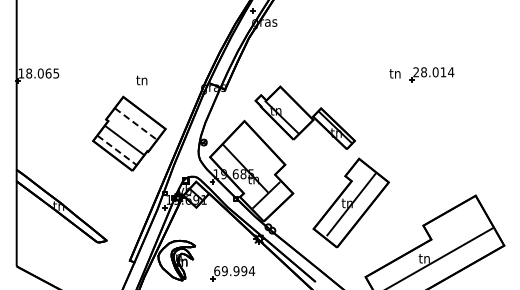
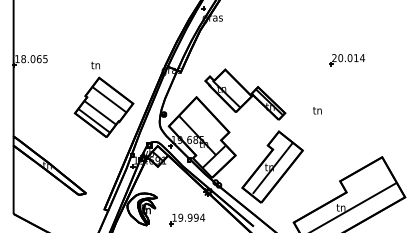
text: (424, 72) -> (341, 58), 28.014 -> 20.014
text: (394, 73) -> (317, 110), moved
text: (141, 80) -> (95, 65), moved
line: (136, 124) -> (109, 100), dashed -> solid
line: (117, 150) -> (94, 120), dashed -> solid
part: (350, 202) -> (272, 166), moved
text: (217, 271) -> (174, 218), 69.994 -> 19.994

